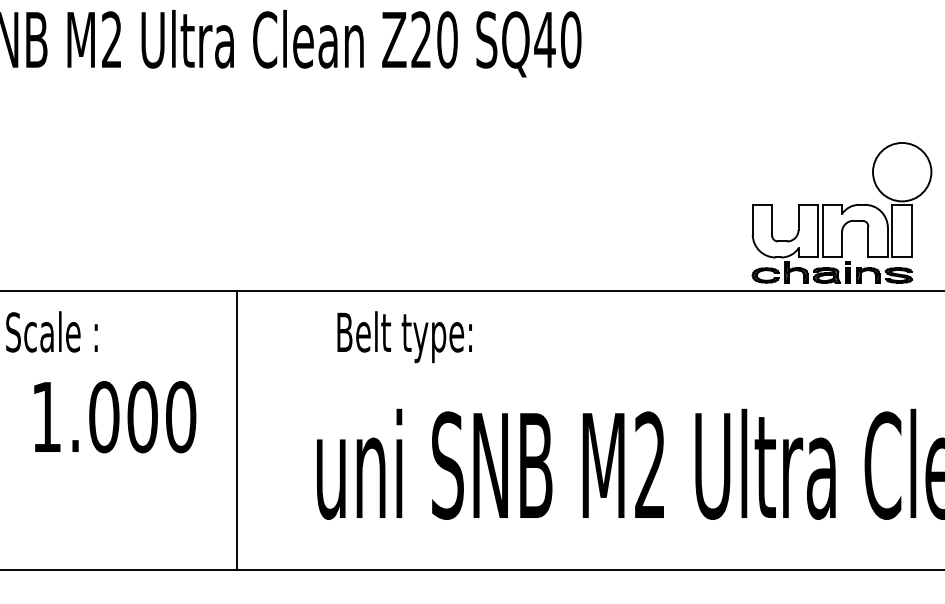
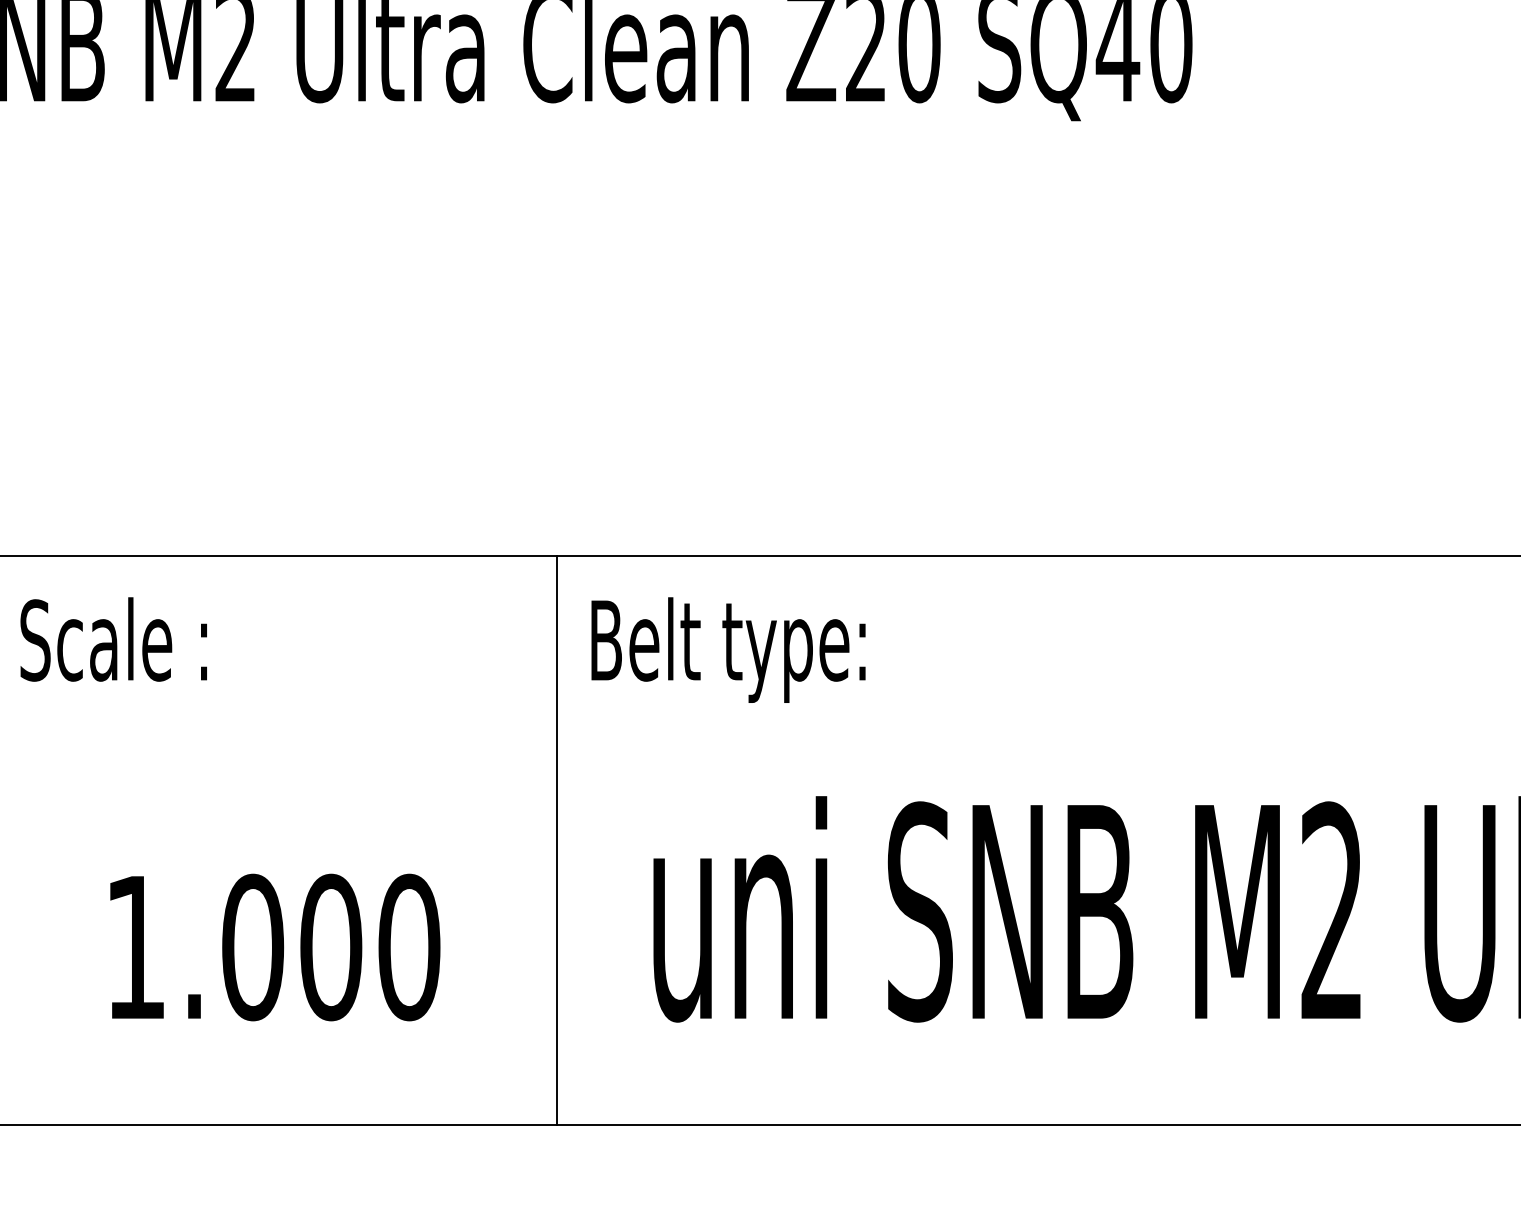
text: (404, 337) -> (727, 650), moved
text: (115, 417) -> (275, 948), moved
line: (236, 430) -> (556, 840), moved

